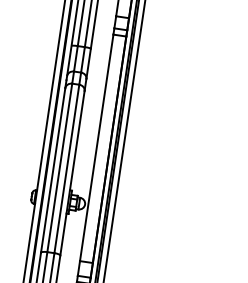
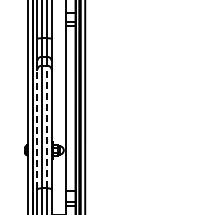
line: (67, 168) -> (47, 126), solid -> dashed
line: (53, 170) -> (37, 129), solid -> dashed

